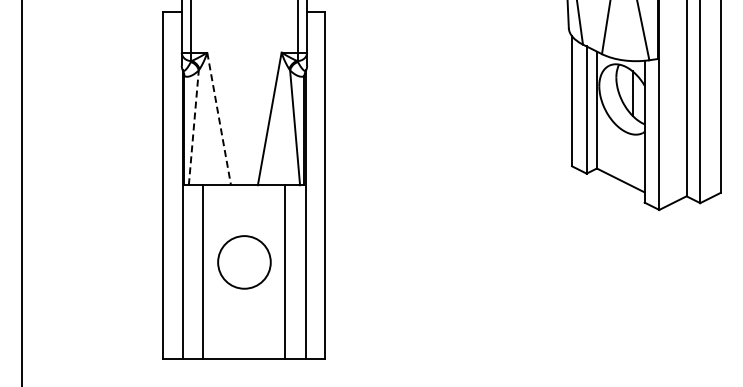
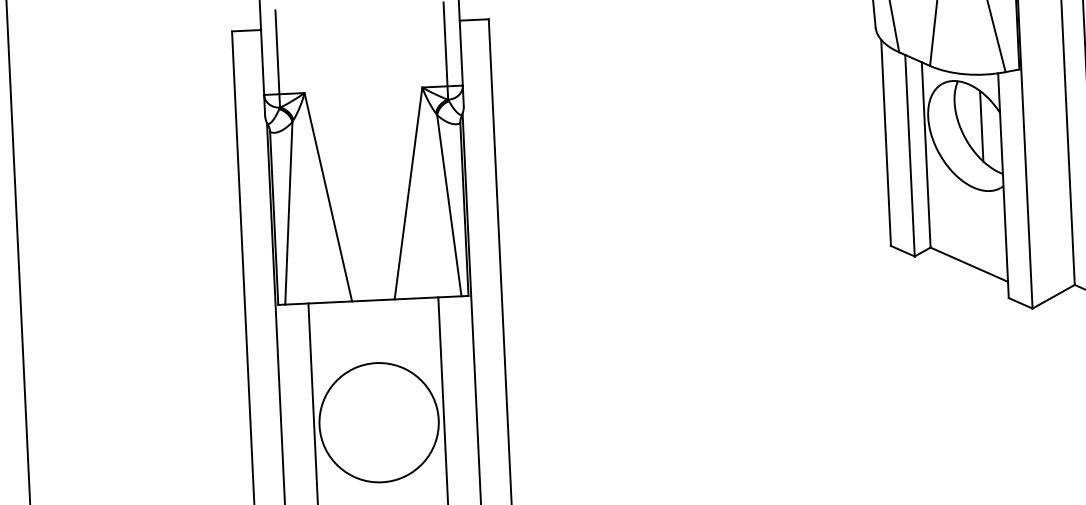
line: (219, 119) -> (328, 198), dashed -> solid
line: (193, 127) -> (288, 212), dashed -> solid
circle: (244, 262) -> (379, 422), size x1.43

